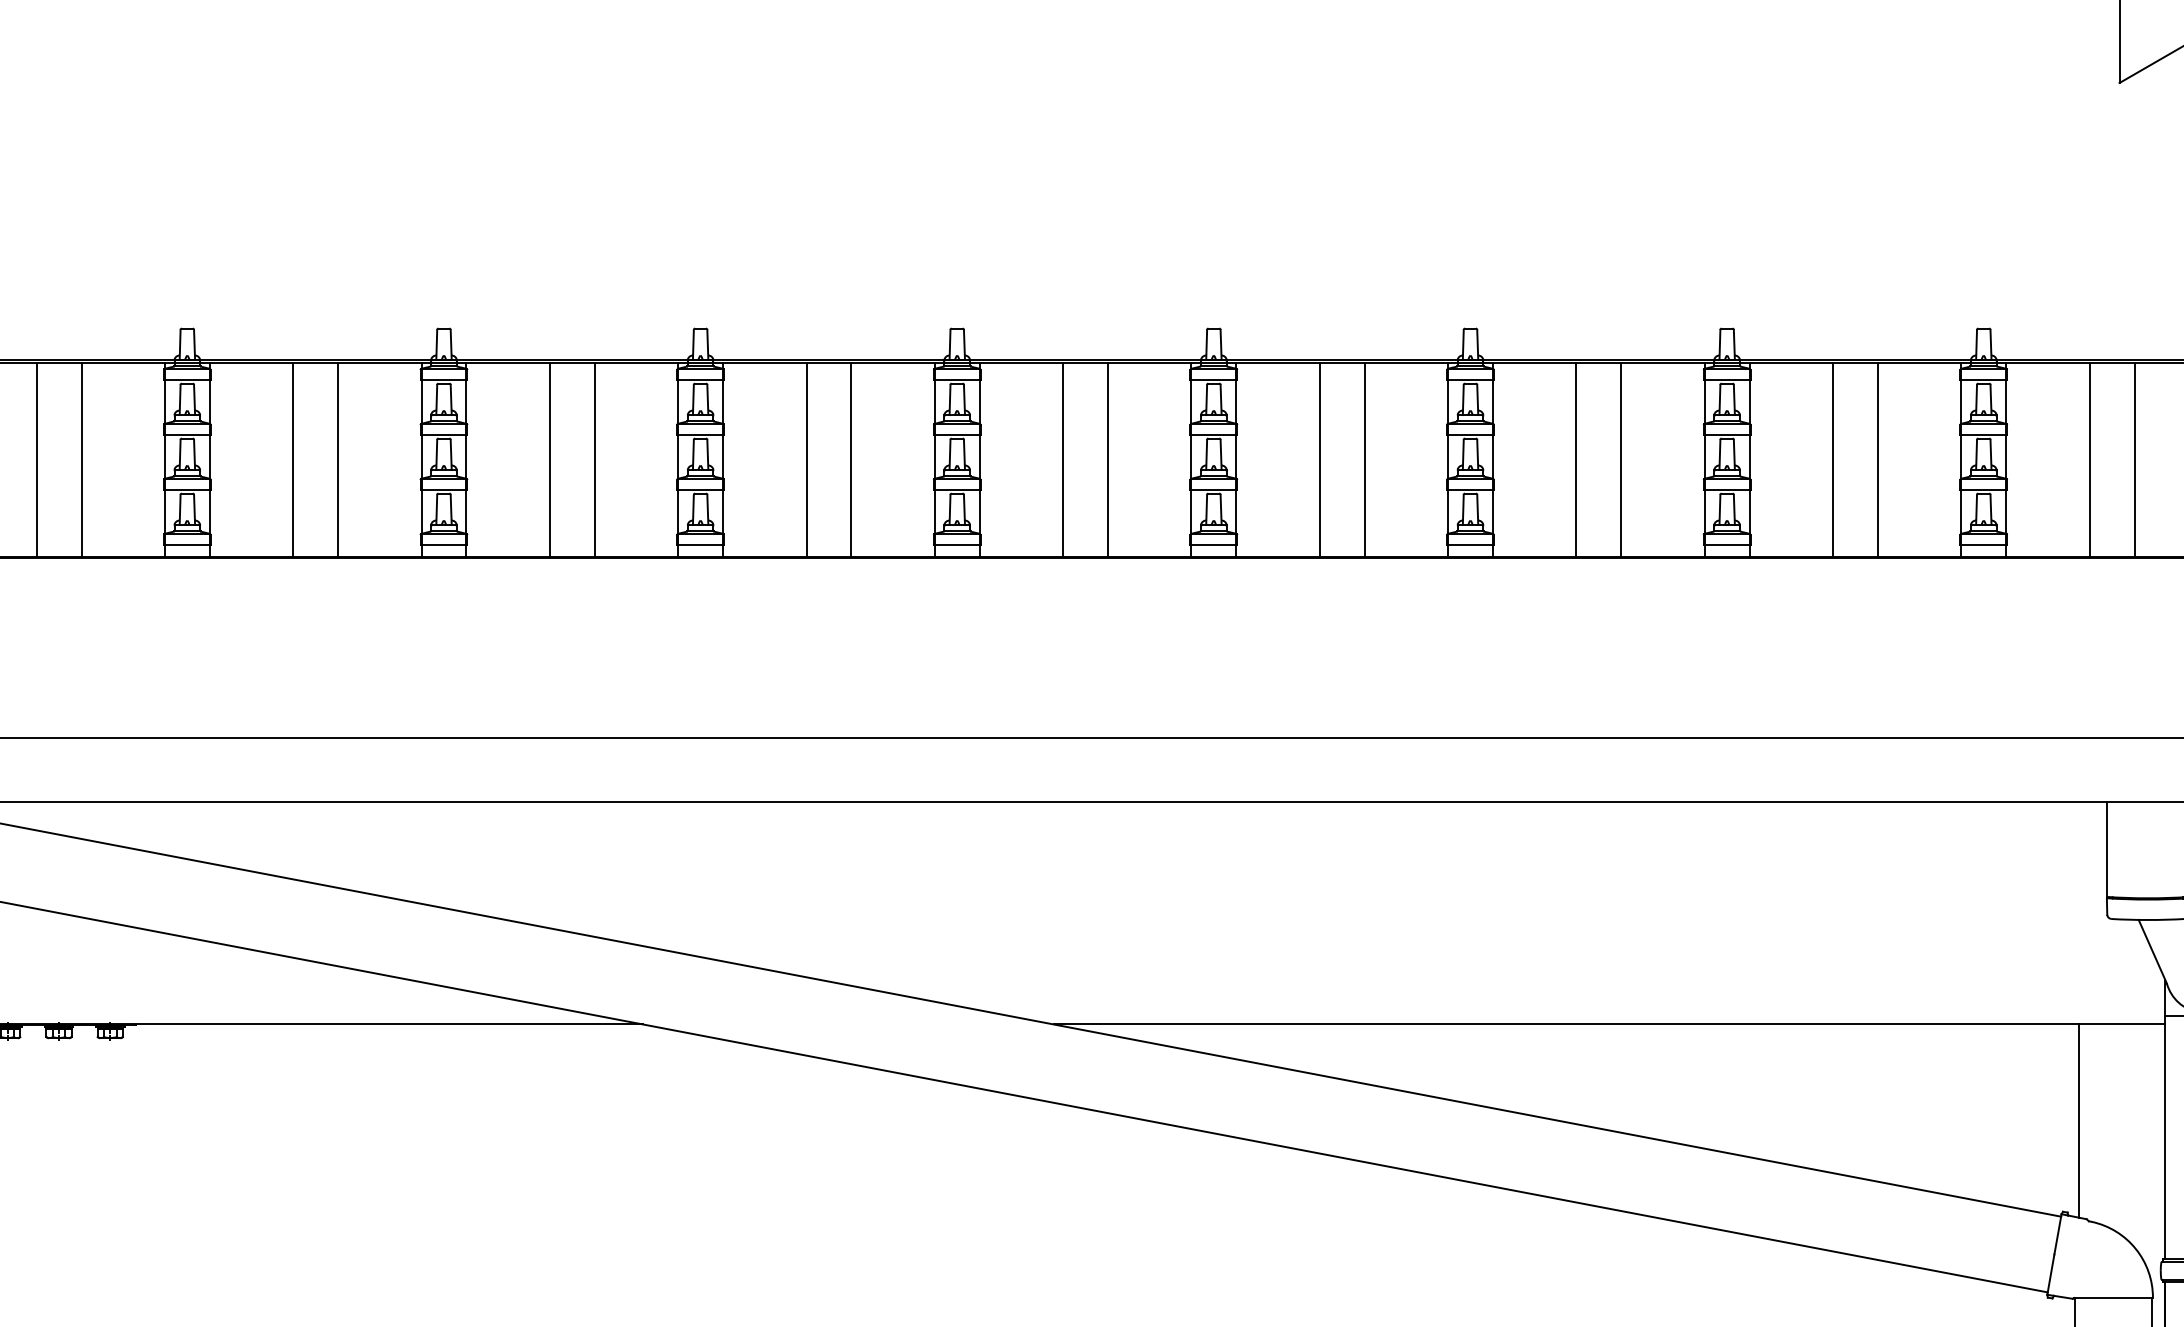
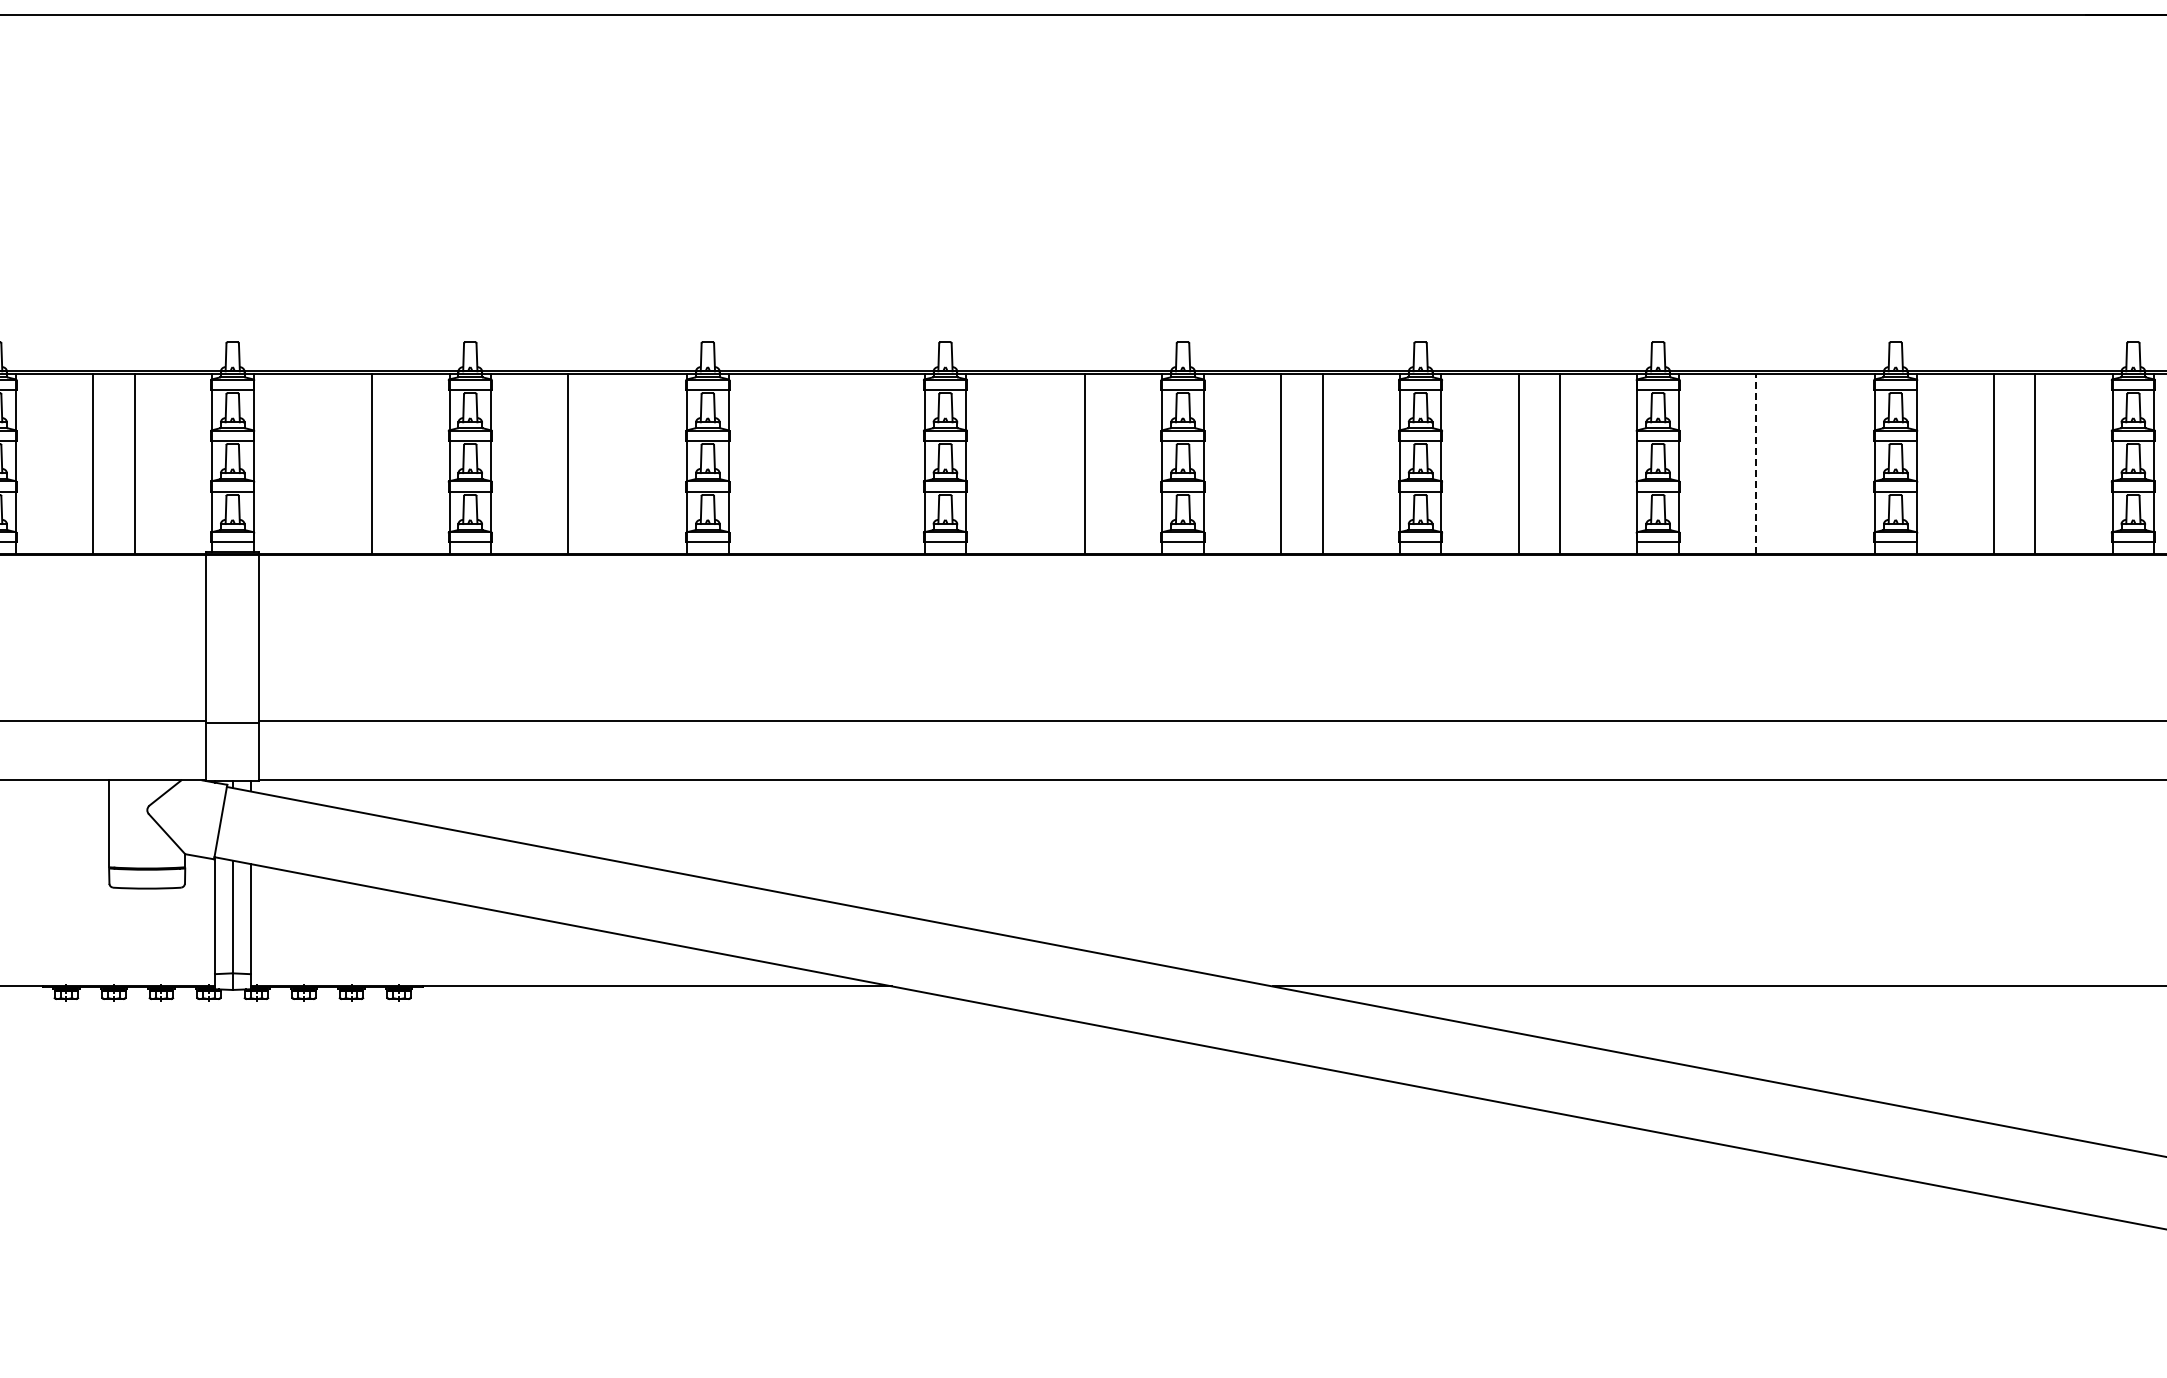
line: (36, 459) -> (330, 463), removed
line: (337, 459) -> (609, 463), removed
line: (549, 459) -> (805, 463), removed
line: (594, 459) -> (847, 463), removed
line: (806, 459) -> (1043, 463), removed
line: (1576, 459) -> (1756, 463), solid -> dashed
line: (1620, 459) -> (1797, 463), removed

